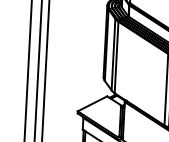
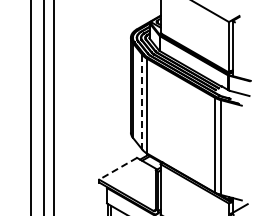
line: (113, 54) -> (142, 102), solid -> dashed
line: (92, 103) -> (118, 168), solid -> dashed

